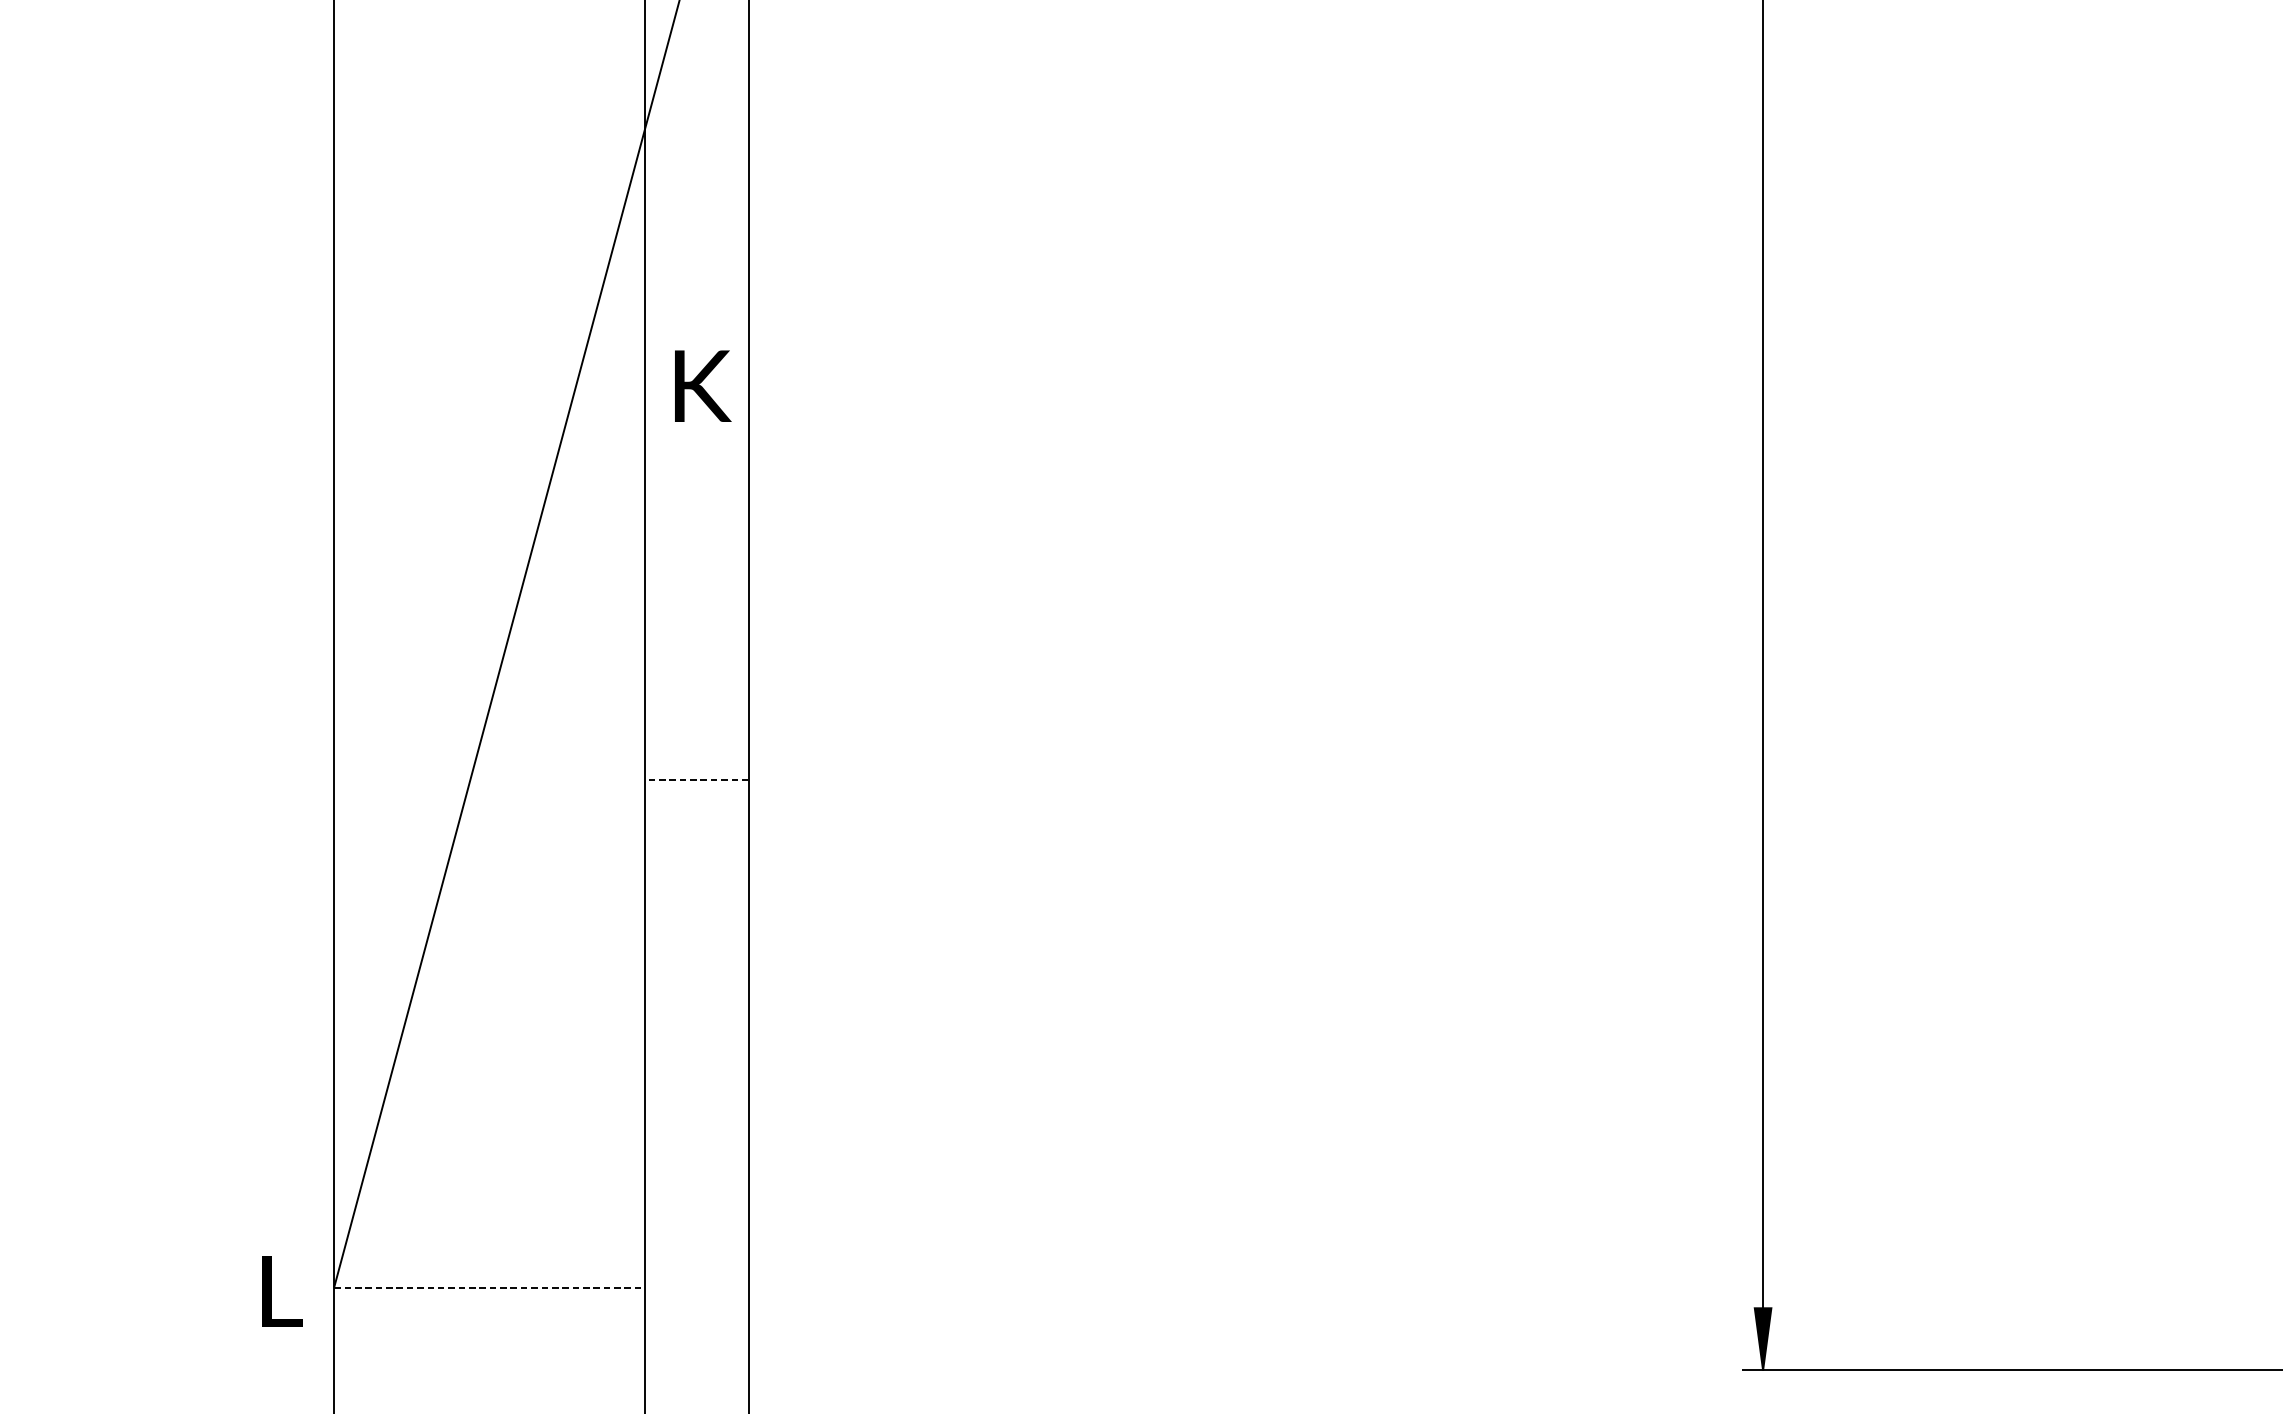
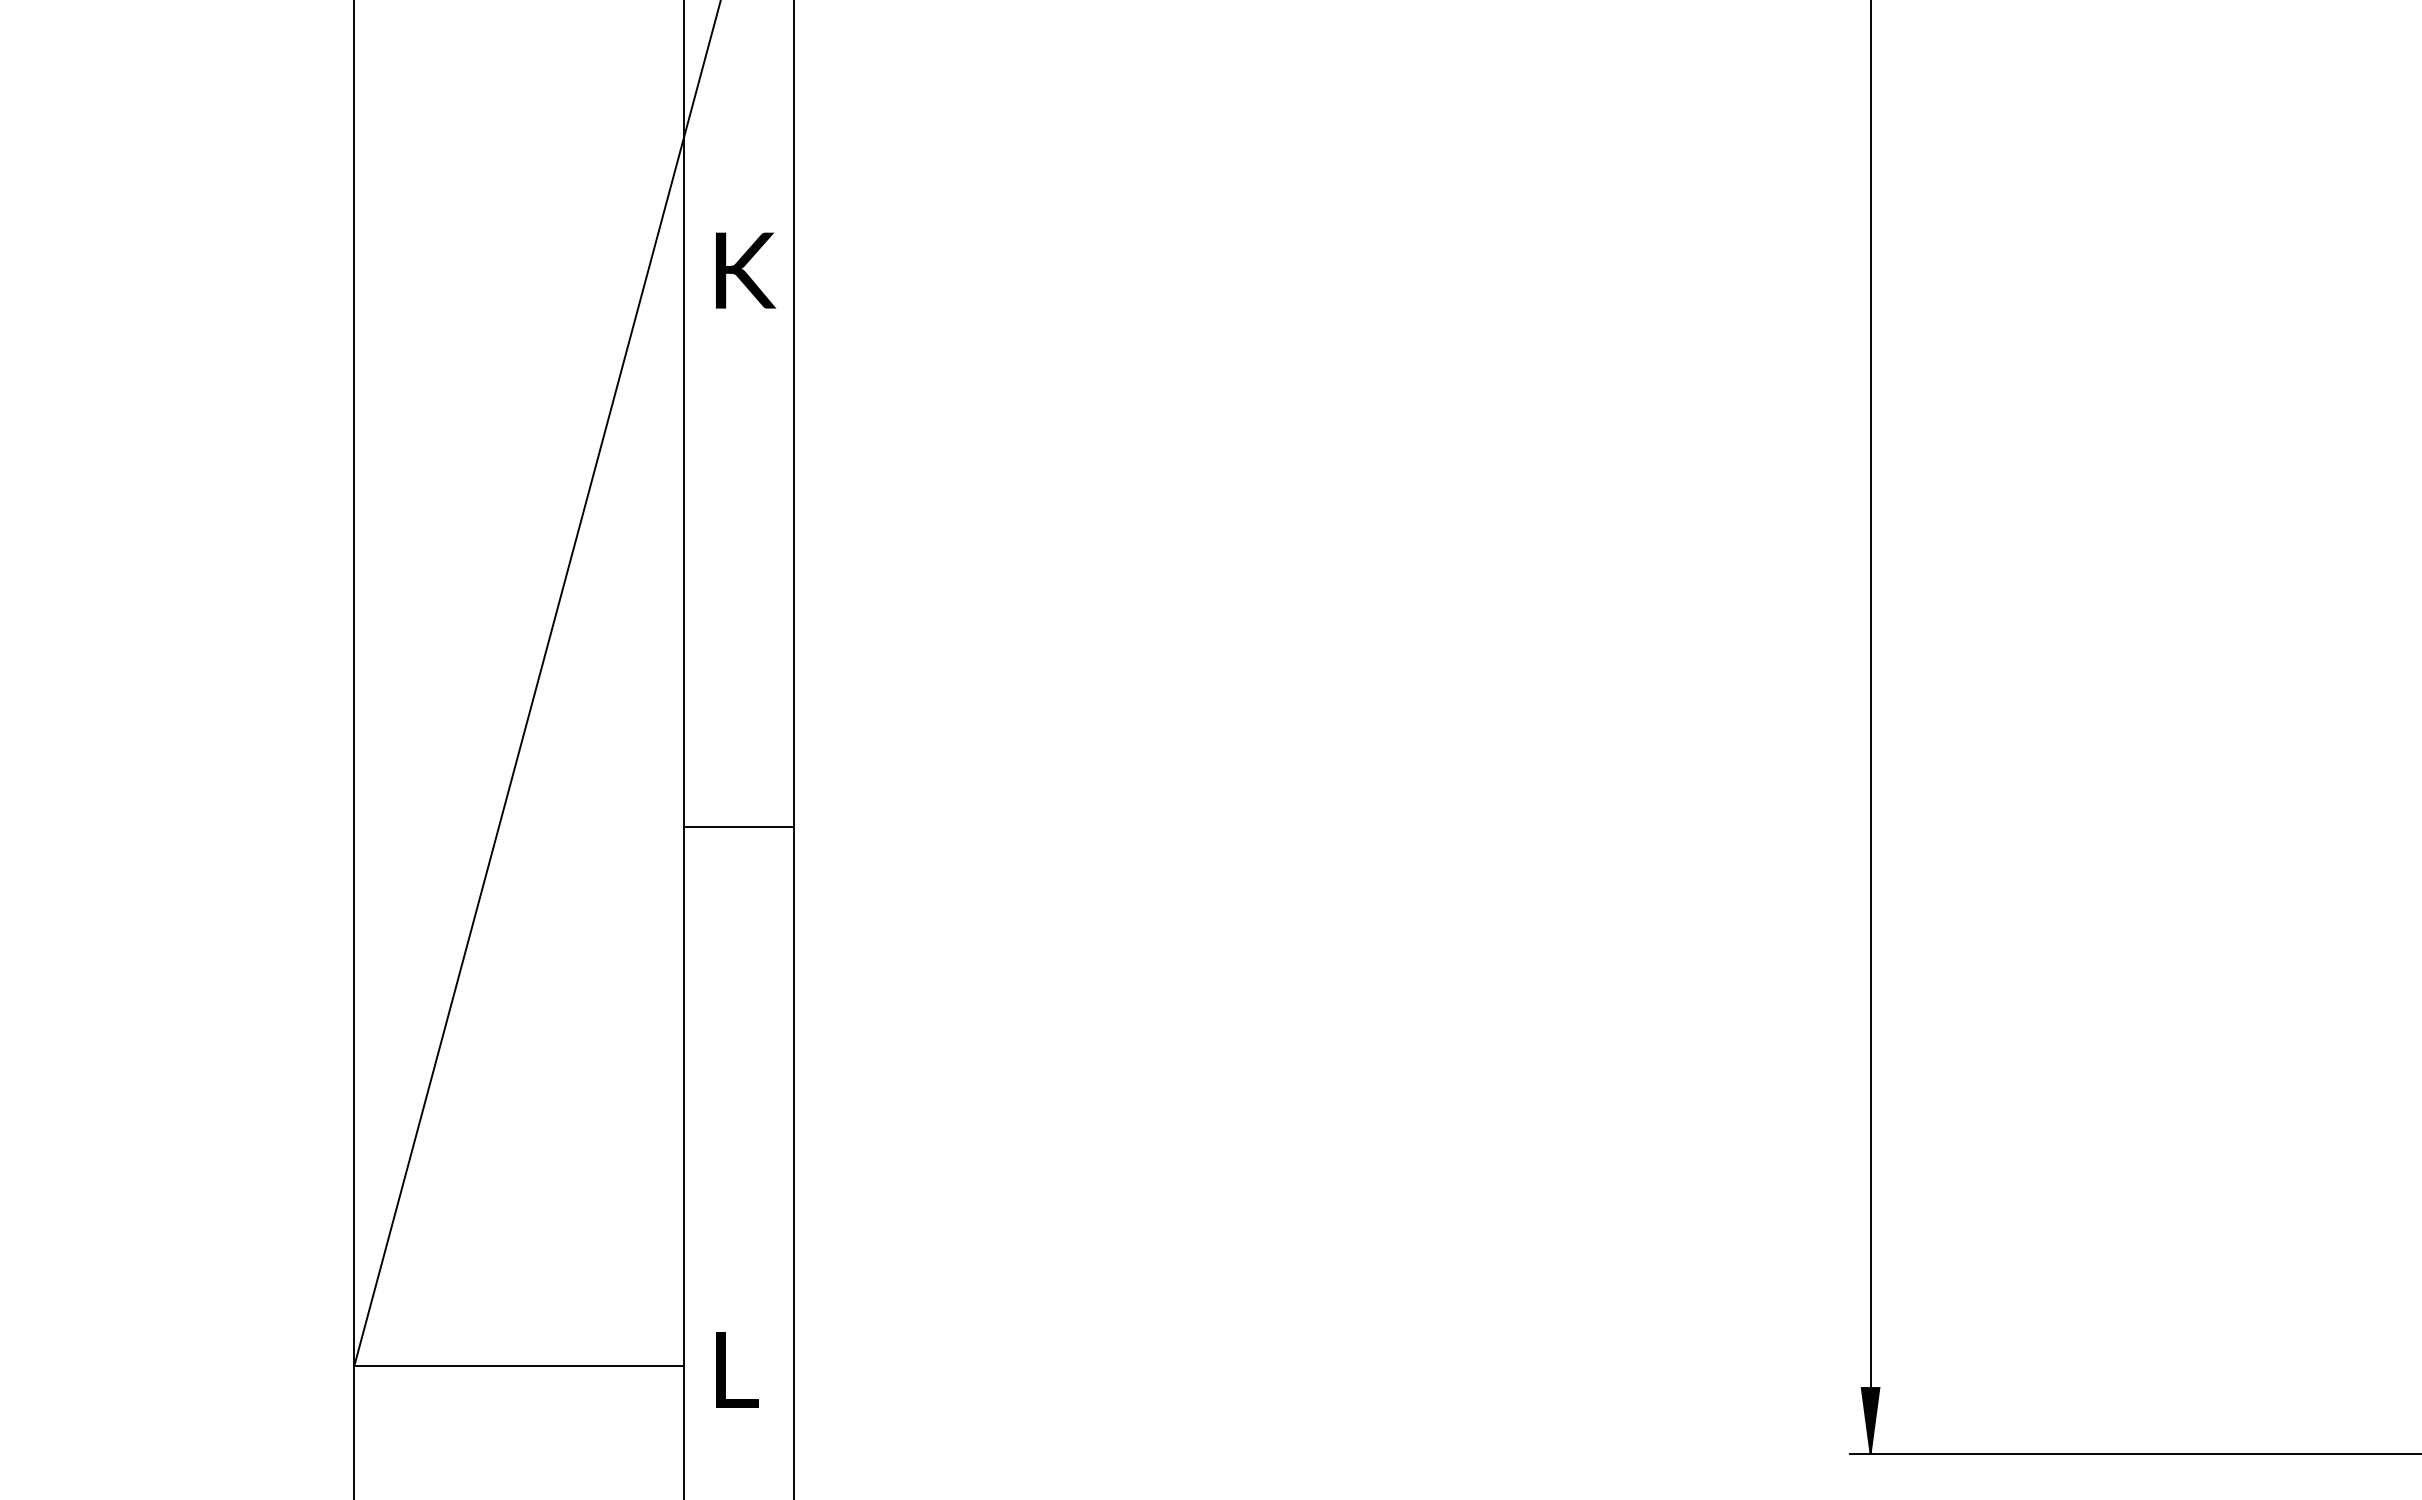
text: (703, 386) -> (746, 270), moved
line: (697, 780) -> (739, 827), dashed -> solid
line: (489, 1287) -> (519, 1366), dashed -> solid
text: (282, 1290) -> (737, 1369), moved

